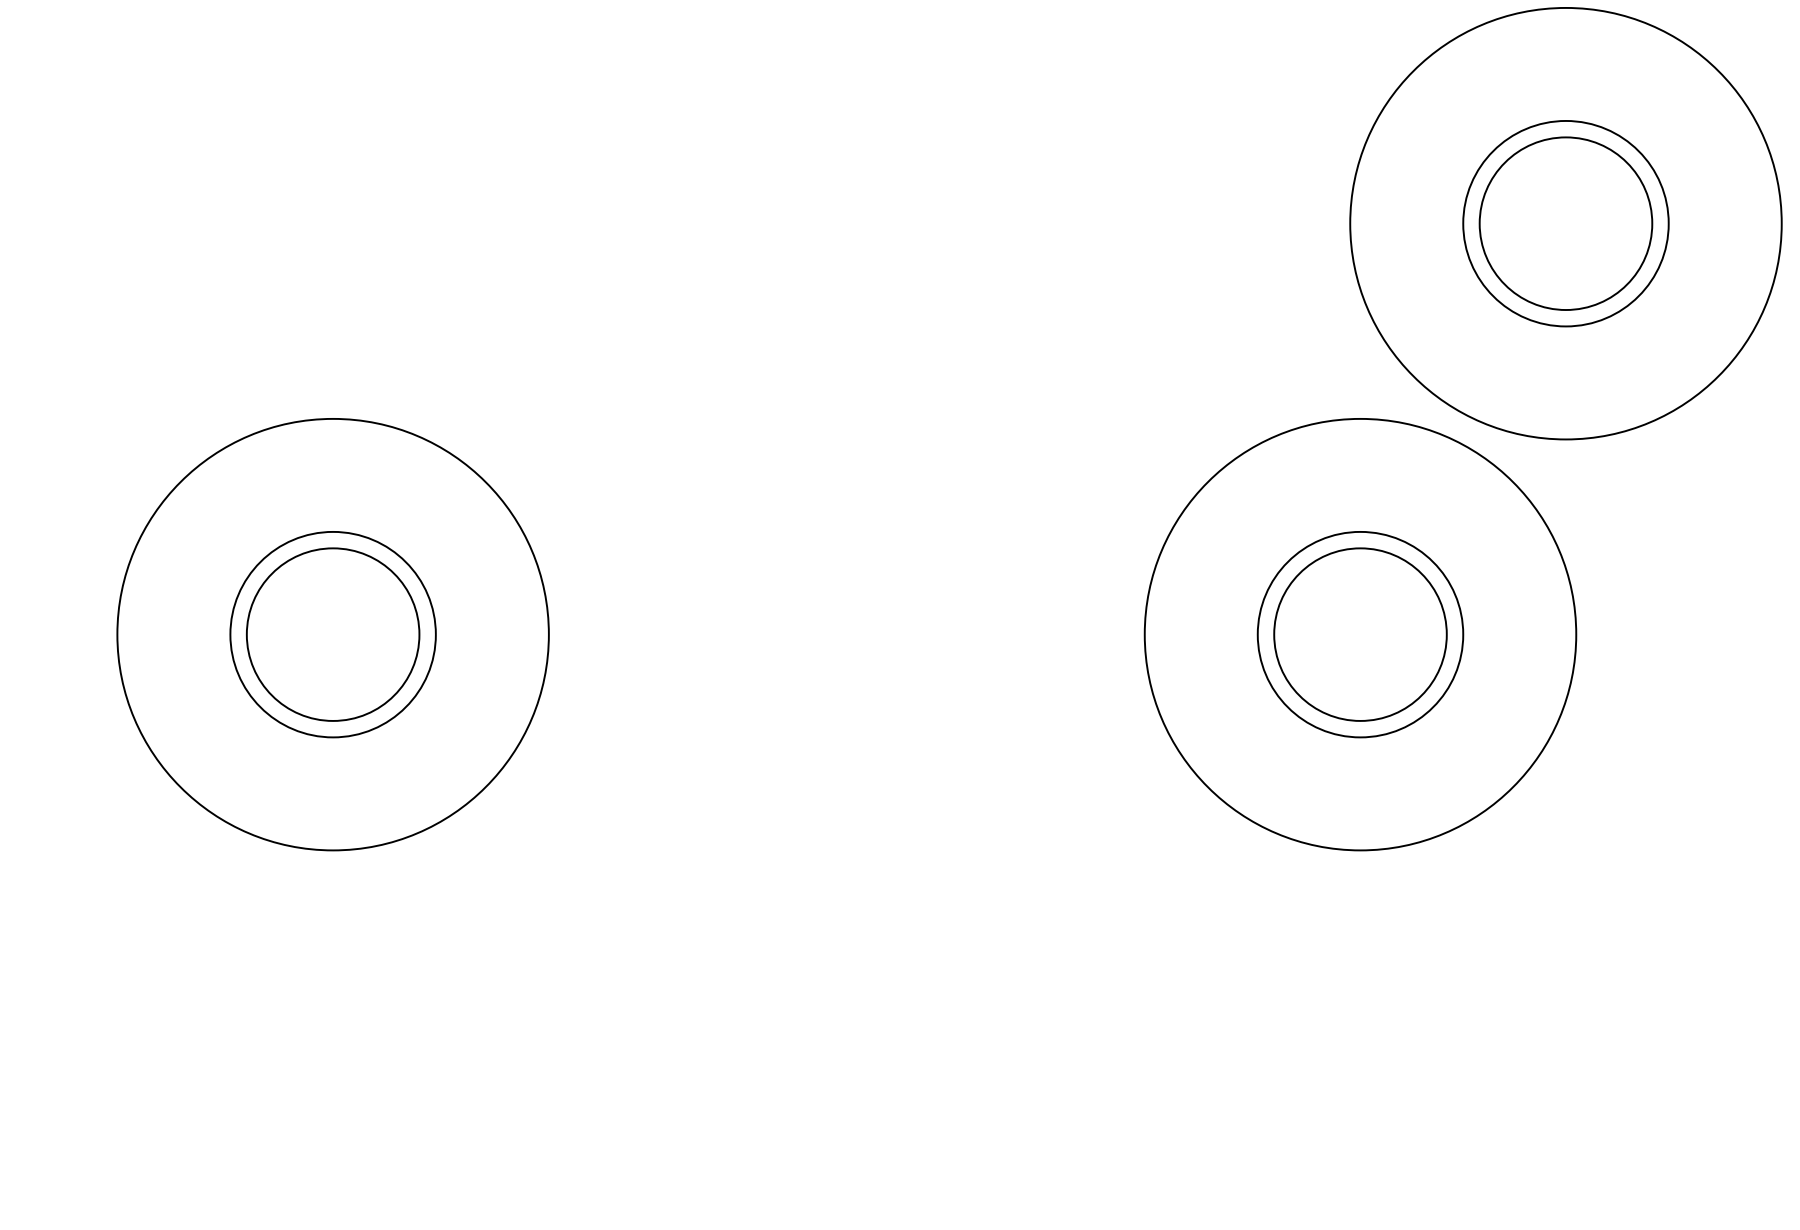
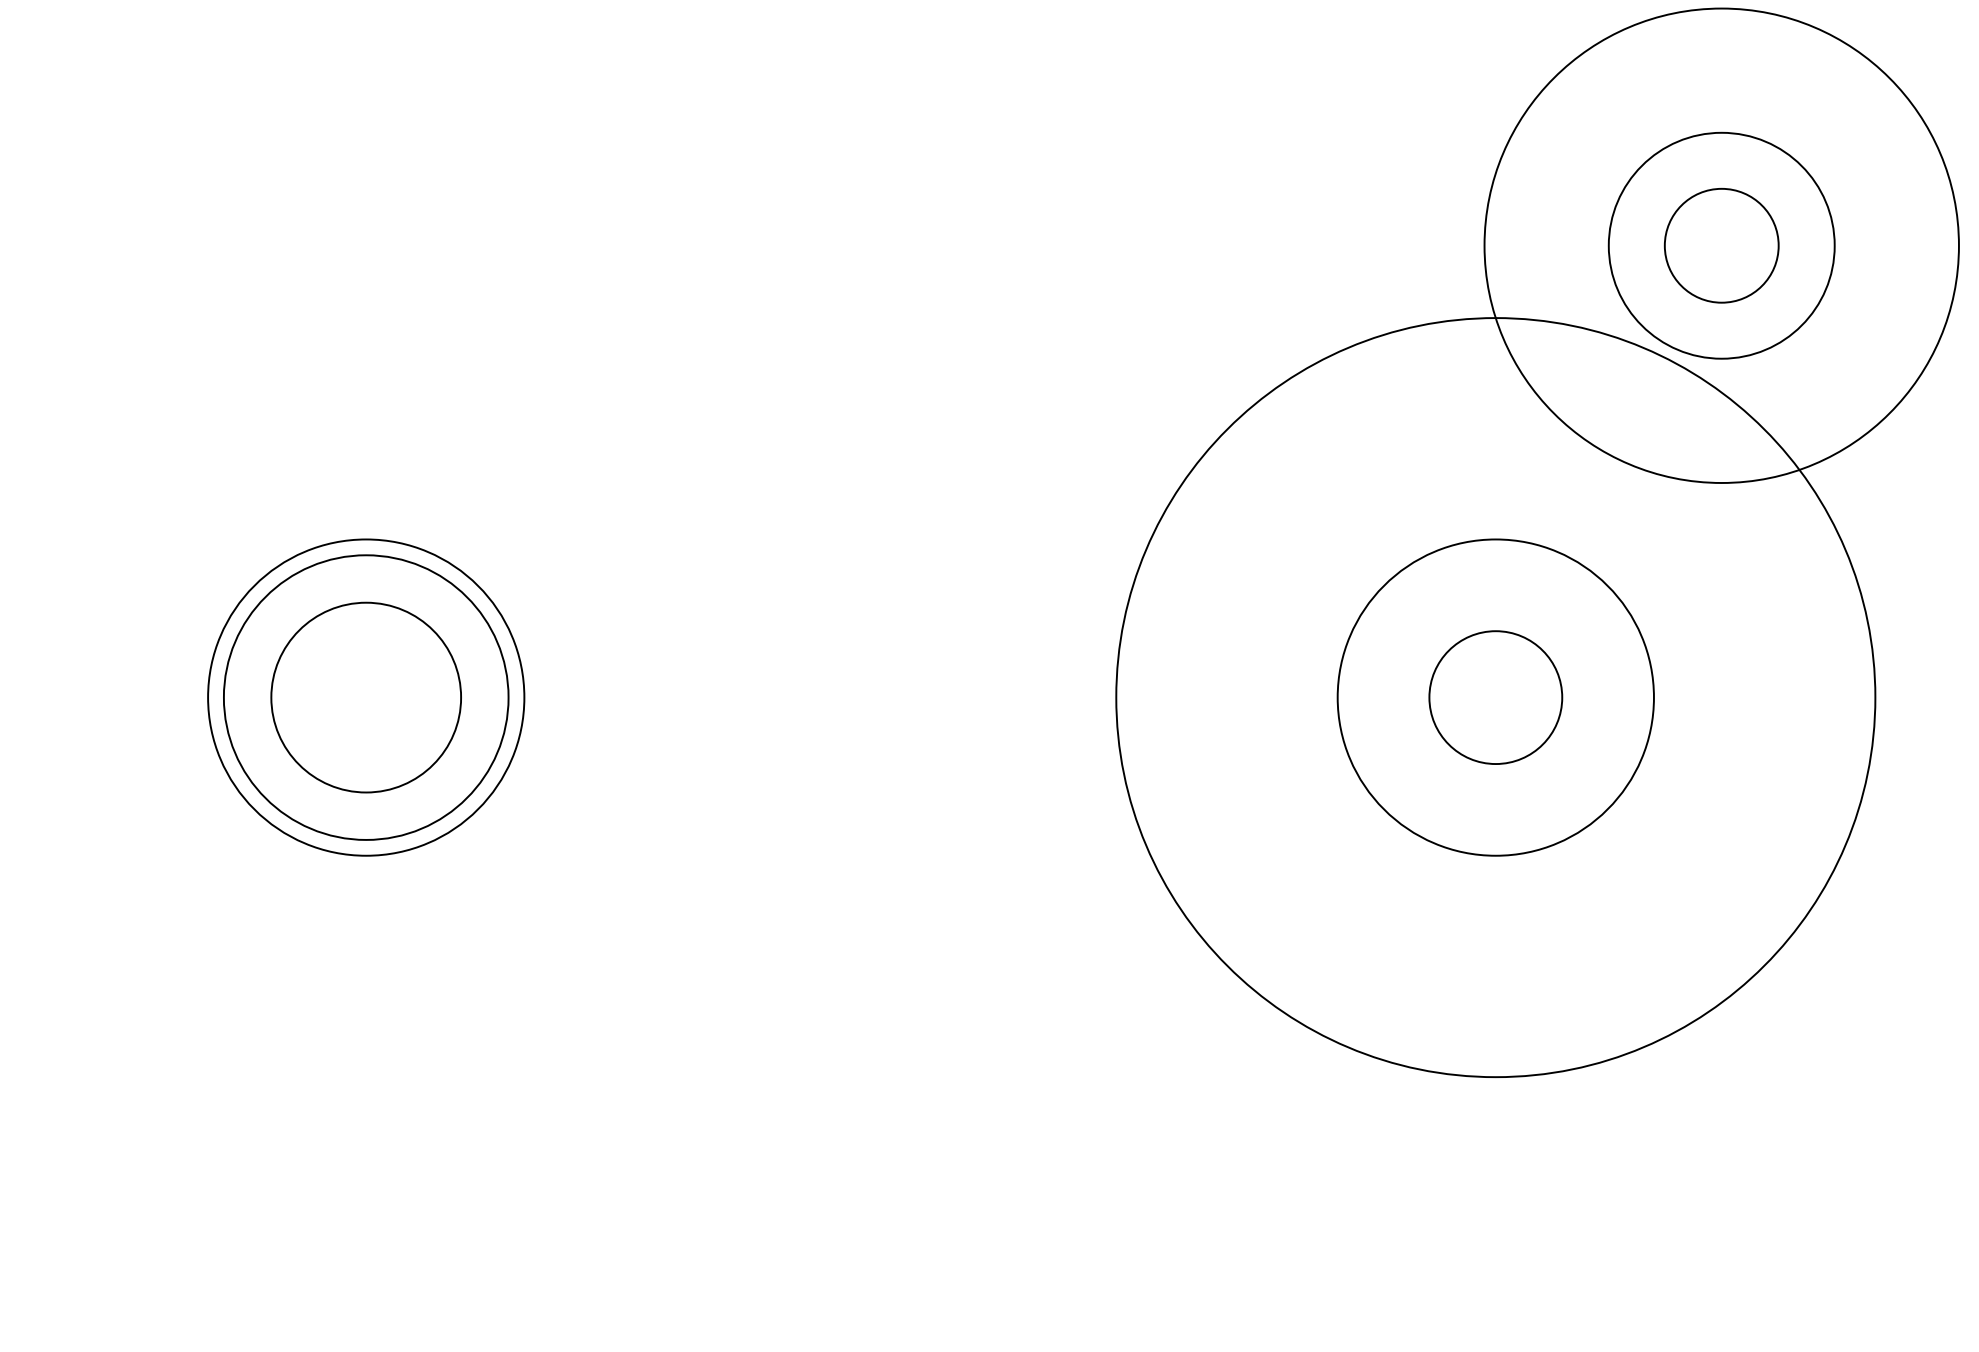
circle: (1565, 223) -> (1721, 245), size x0.6
circle: (332, 634) -> (365, 697), size x0.6
circle: (332, 634) -> (365, 697), size x1.4
circle: (1360, 634) -> (1495, 697), size x0.7
circle: (1360, 634) -> (1495, 697), size x1.4
circle: (1360, 634) -> (1495, 697), size x1.6

